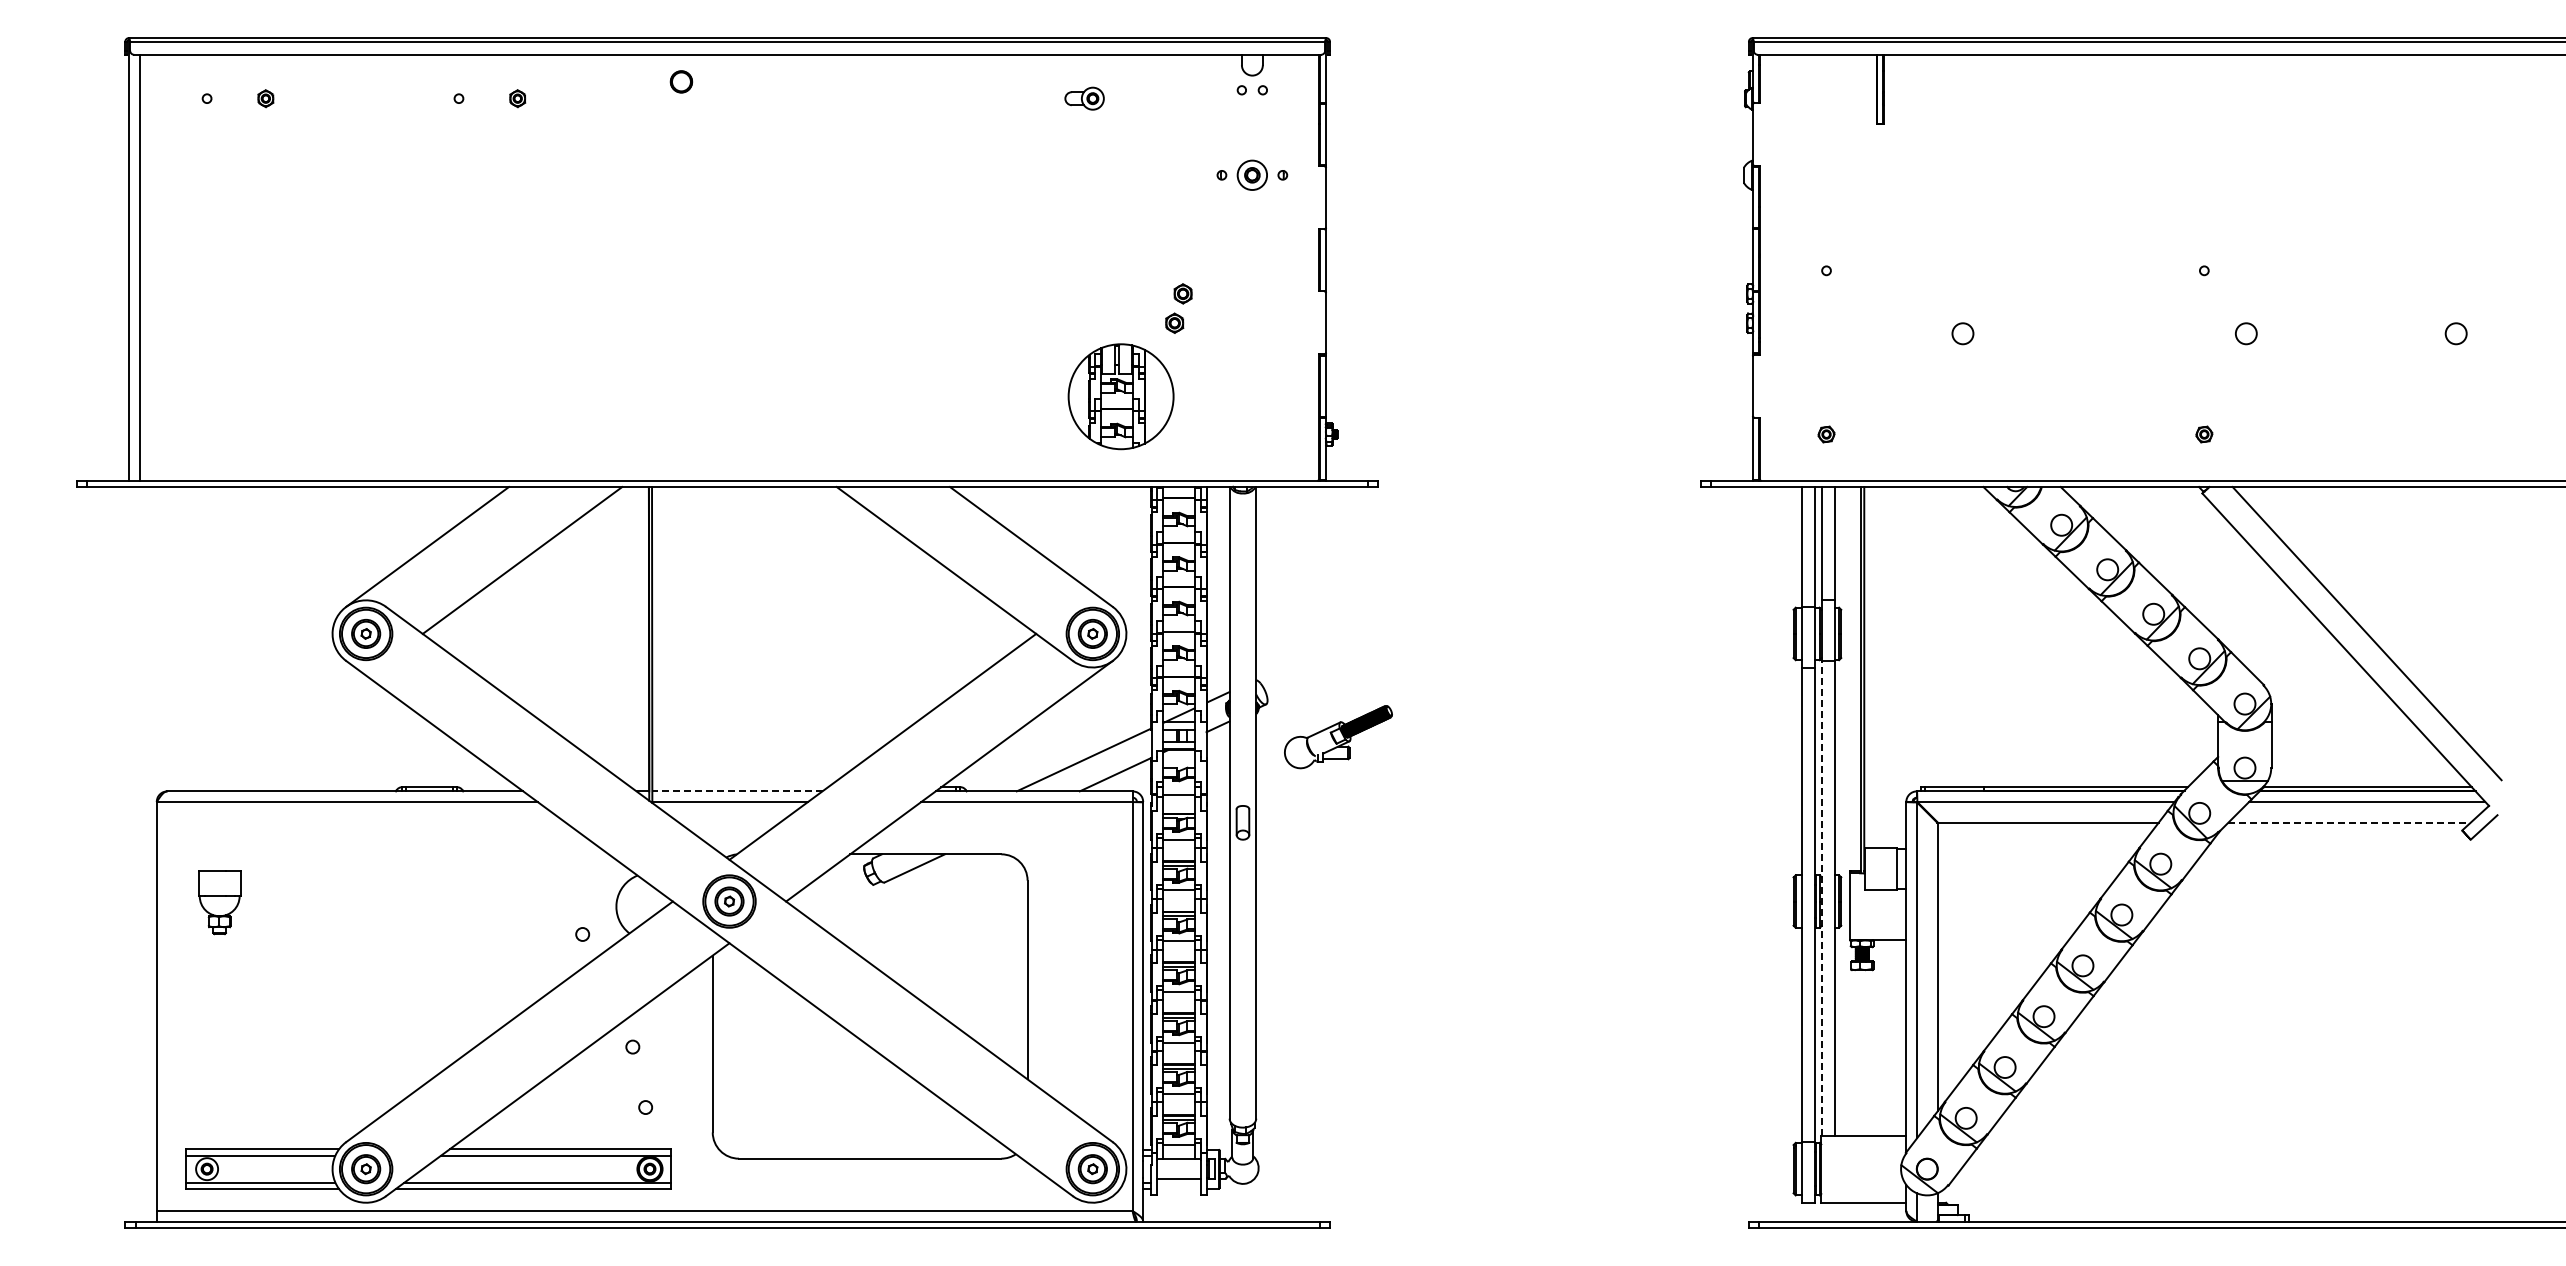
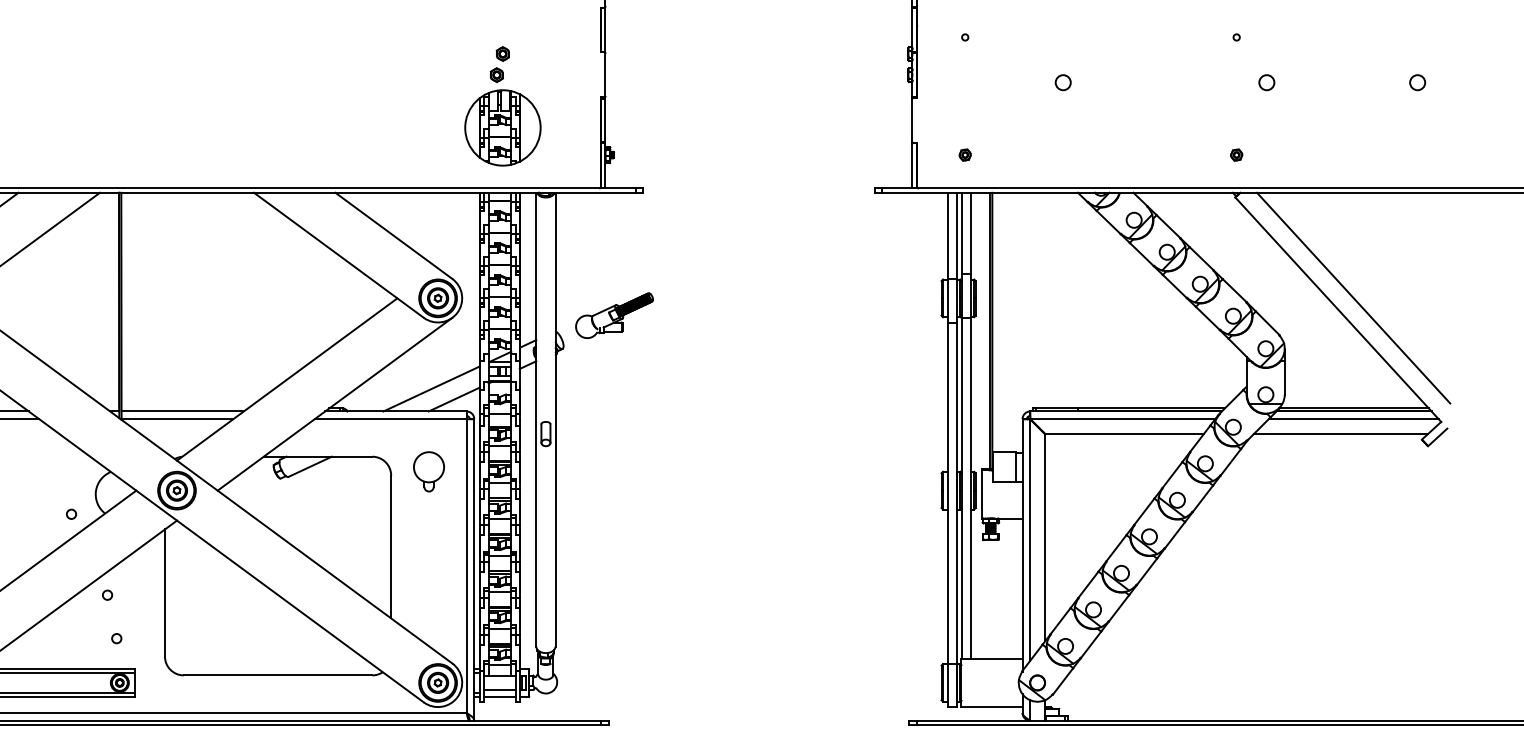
part: (1120, 396) -> (502, 127), moved
part: (1338, 737) -> (614, 316), moved
line: (736, 791) -> (182, 411), dashed -> solid
line: (2349, 822) -> (1340, 433), dashed -> solid
part: (1080, 875) -> (429, 471), added
line: (1821, 897) -> (961, 487), dashed -> solid
line: (1179, 1188) -> (500, 696), added

